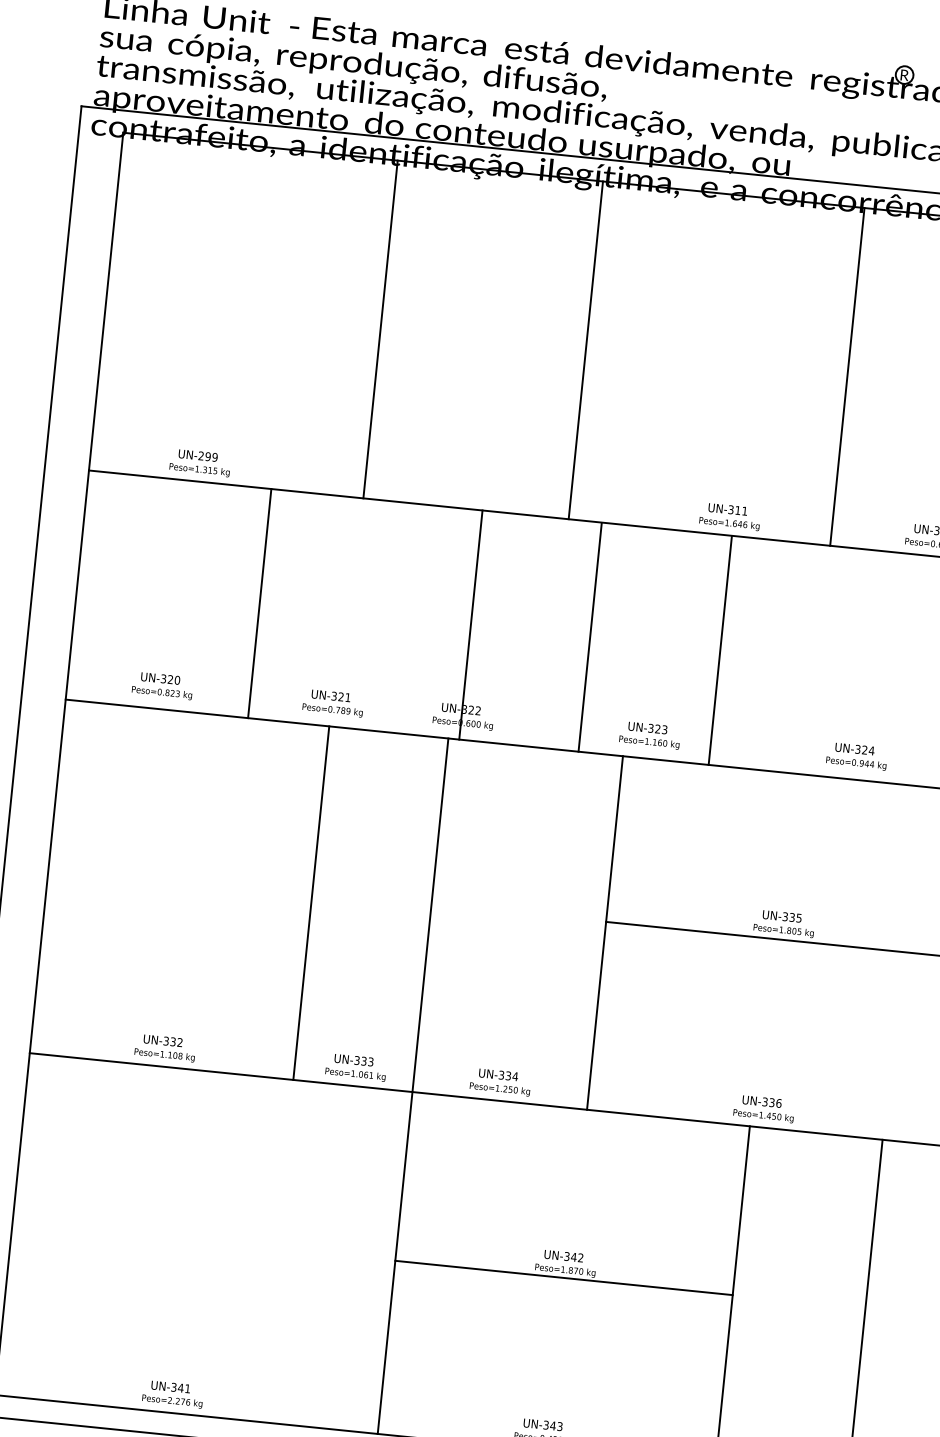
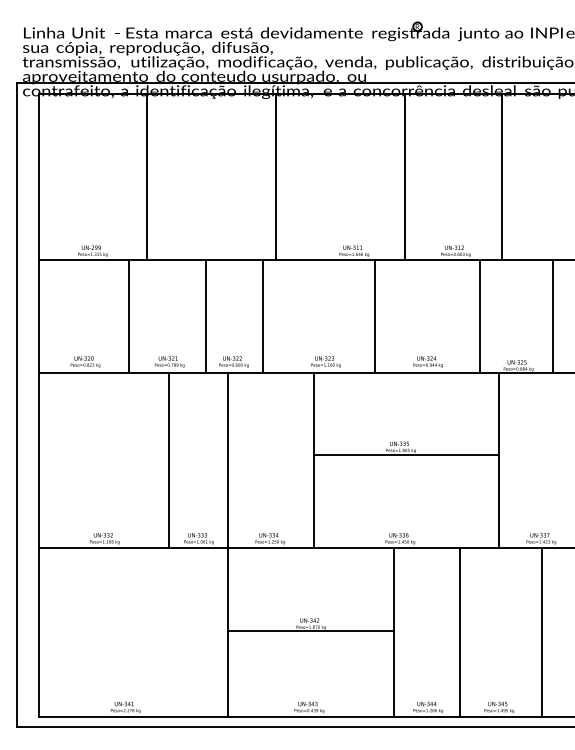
line: (381, 328) -> (147, 176), moved
line: (471, 624) -> (206, 316), moved
line: (589, 636) -> (262, 316), moved
line: (721, 649) -> (375, 316), moved

